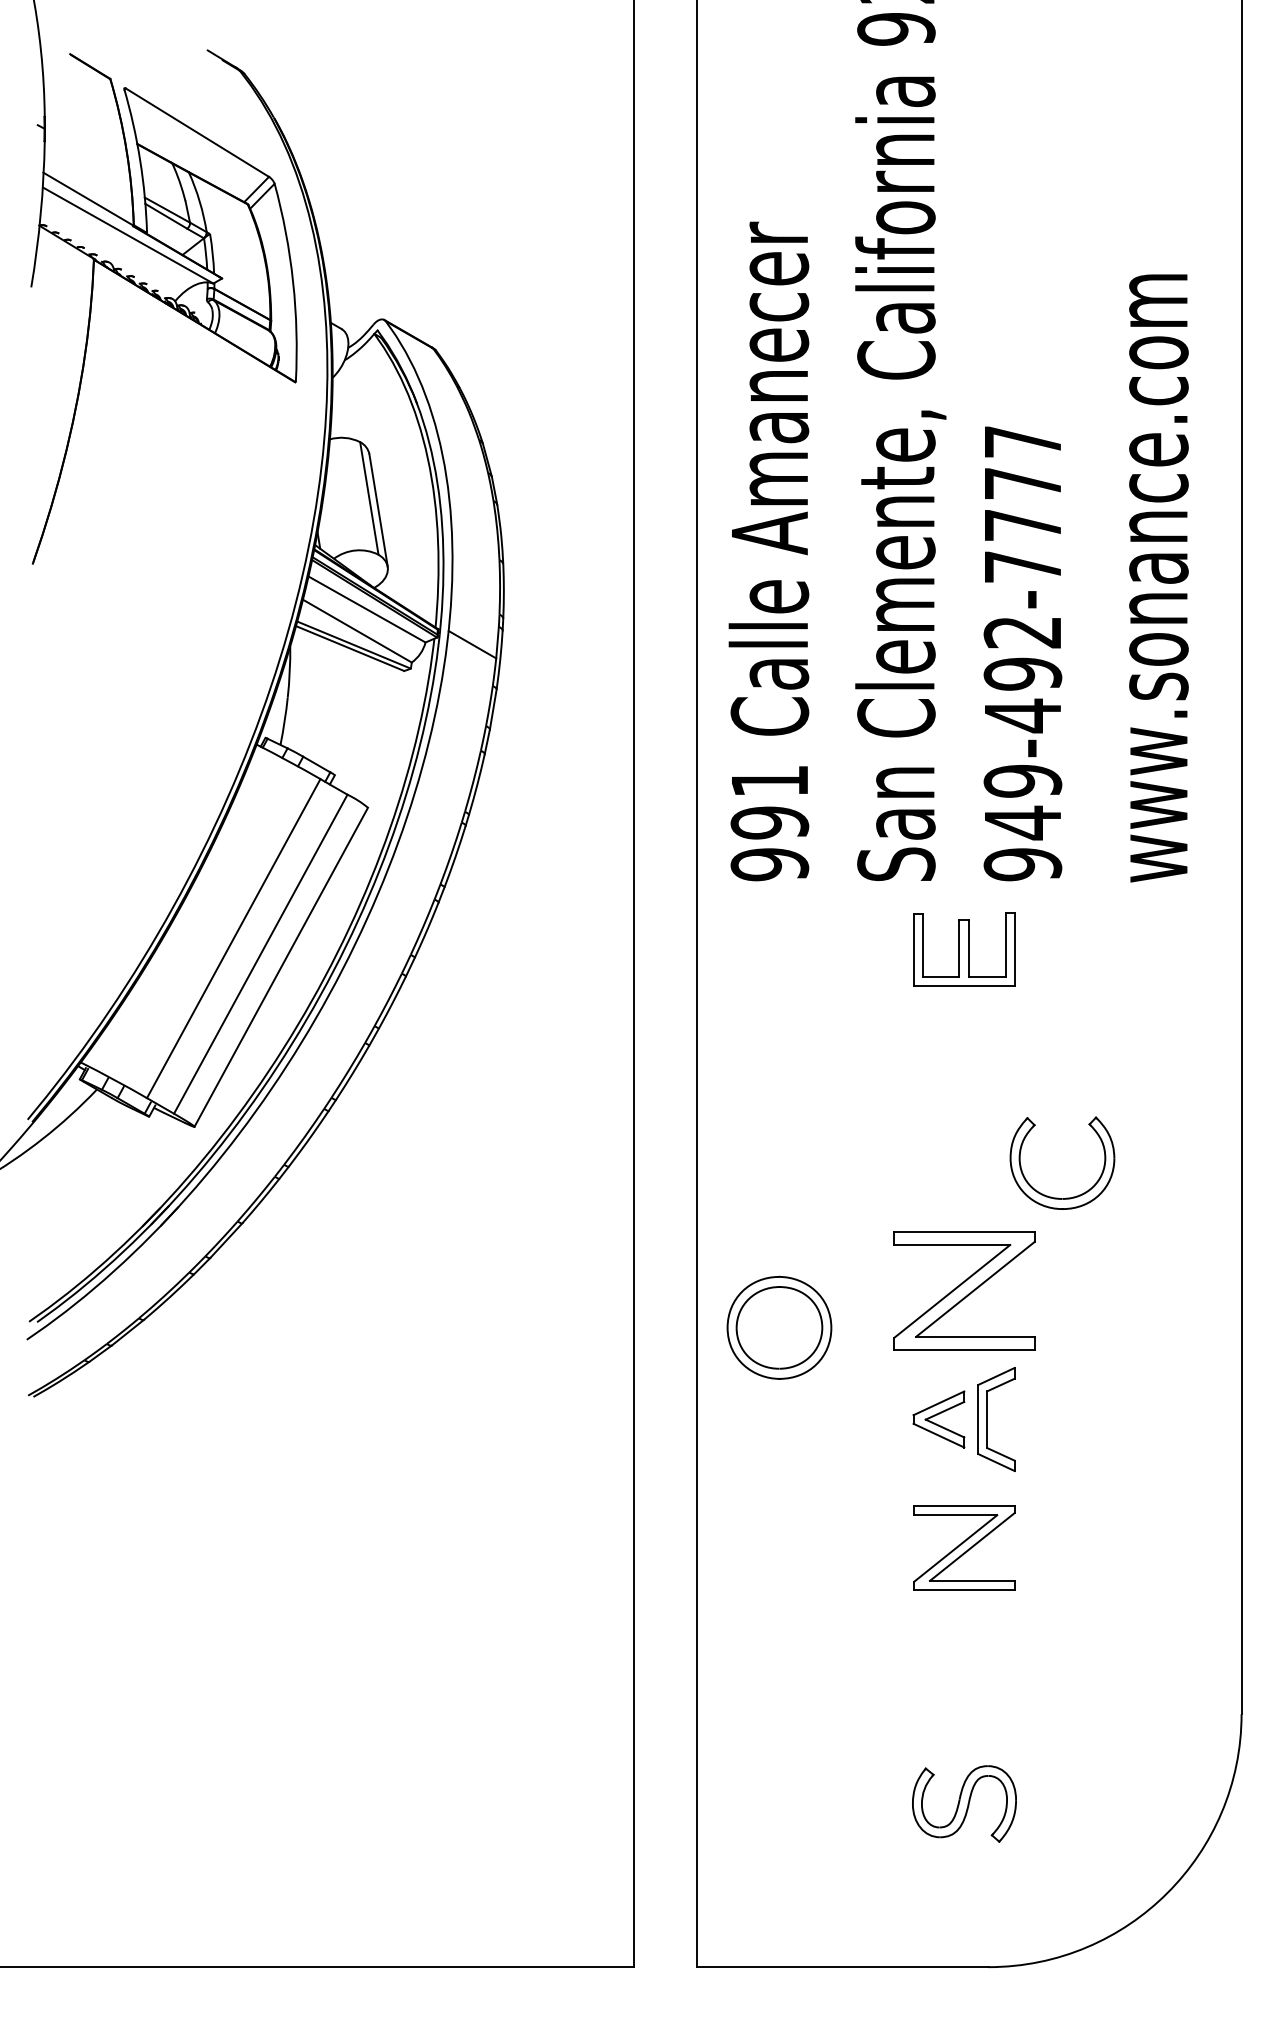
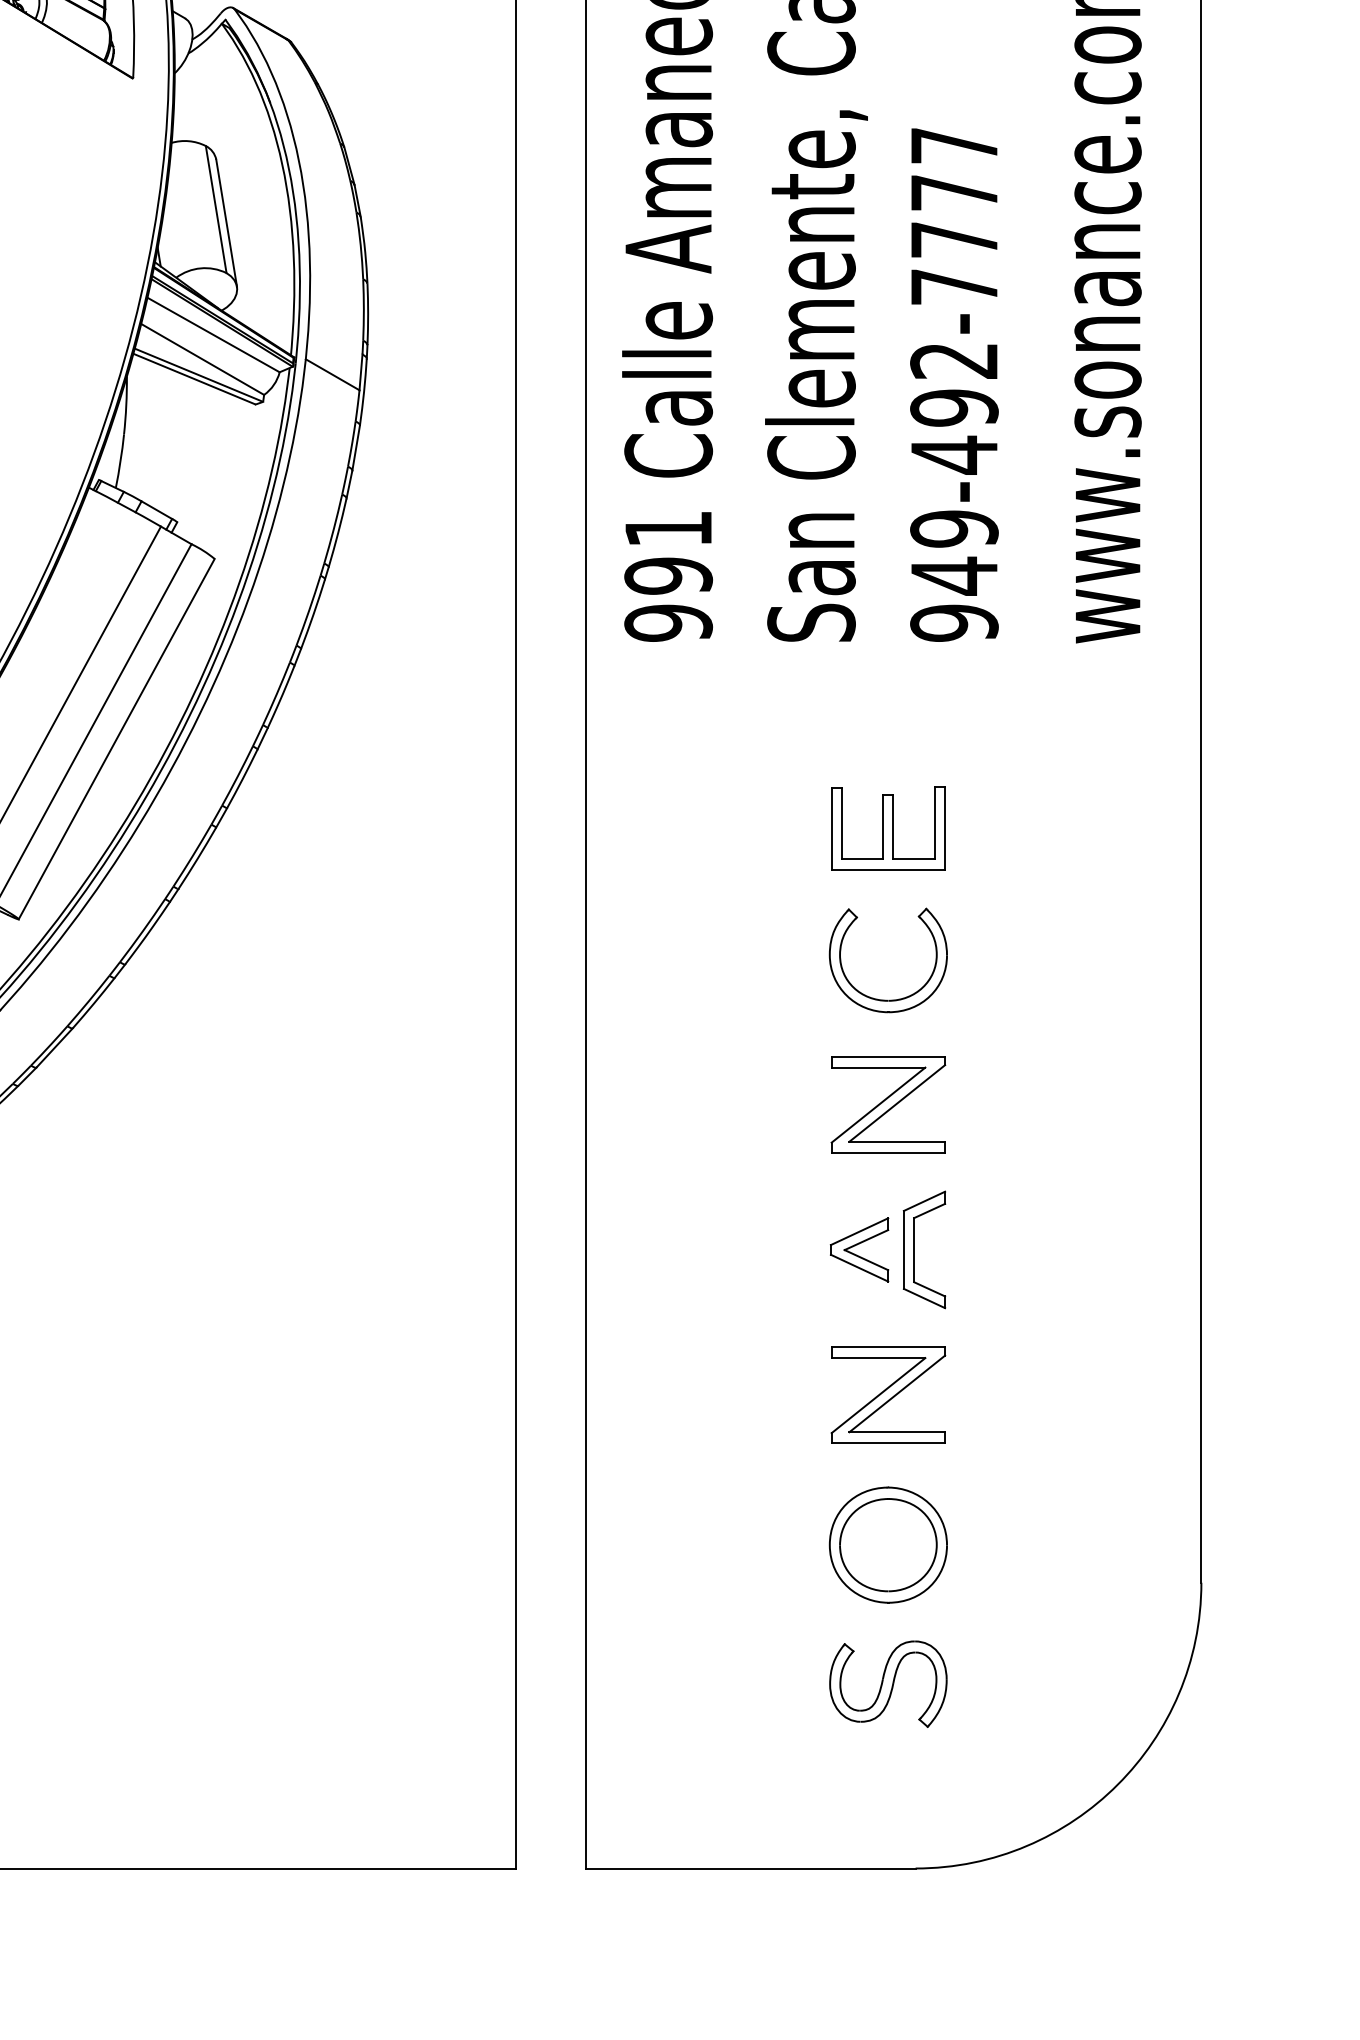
part: (964, 949) -> (888, 828), moved
part: (1058, 1197) -> (883, 999), moved
part: (964, 1290) -> (888, 1104), size x0.71
part: (779, 1327) -> (888, 1544), moved

